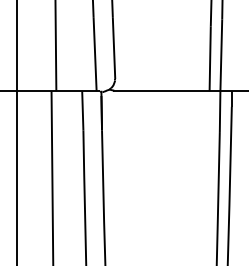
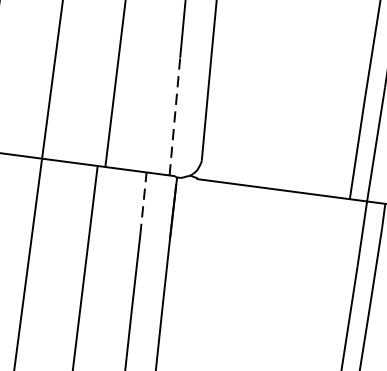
line: (95, 54) -> (175, 116), solid -> dashed
line: (82, 110) -> (143, 203), solid -> dashed

